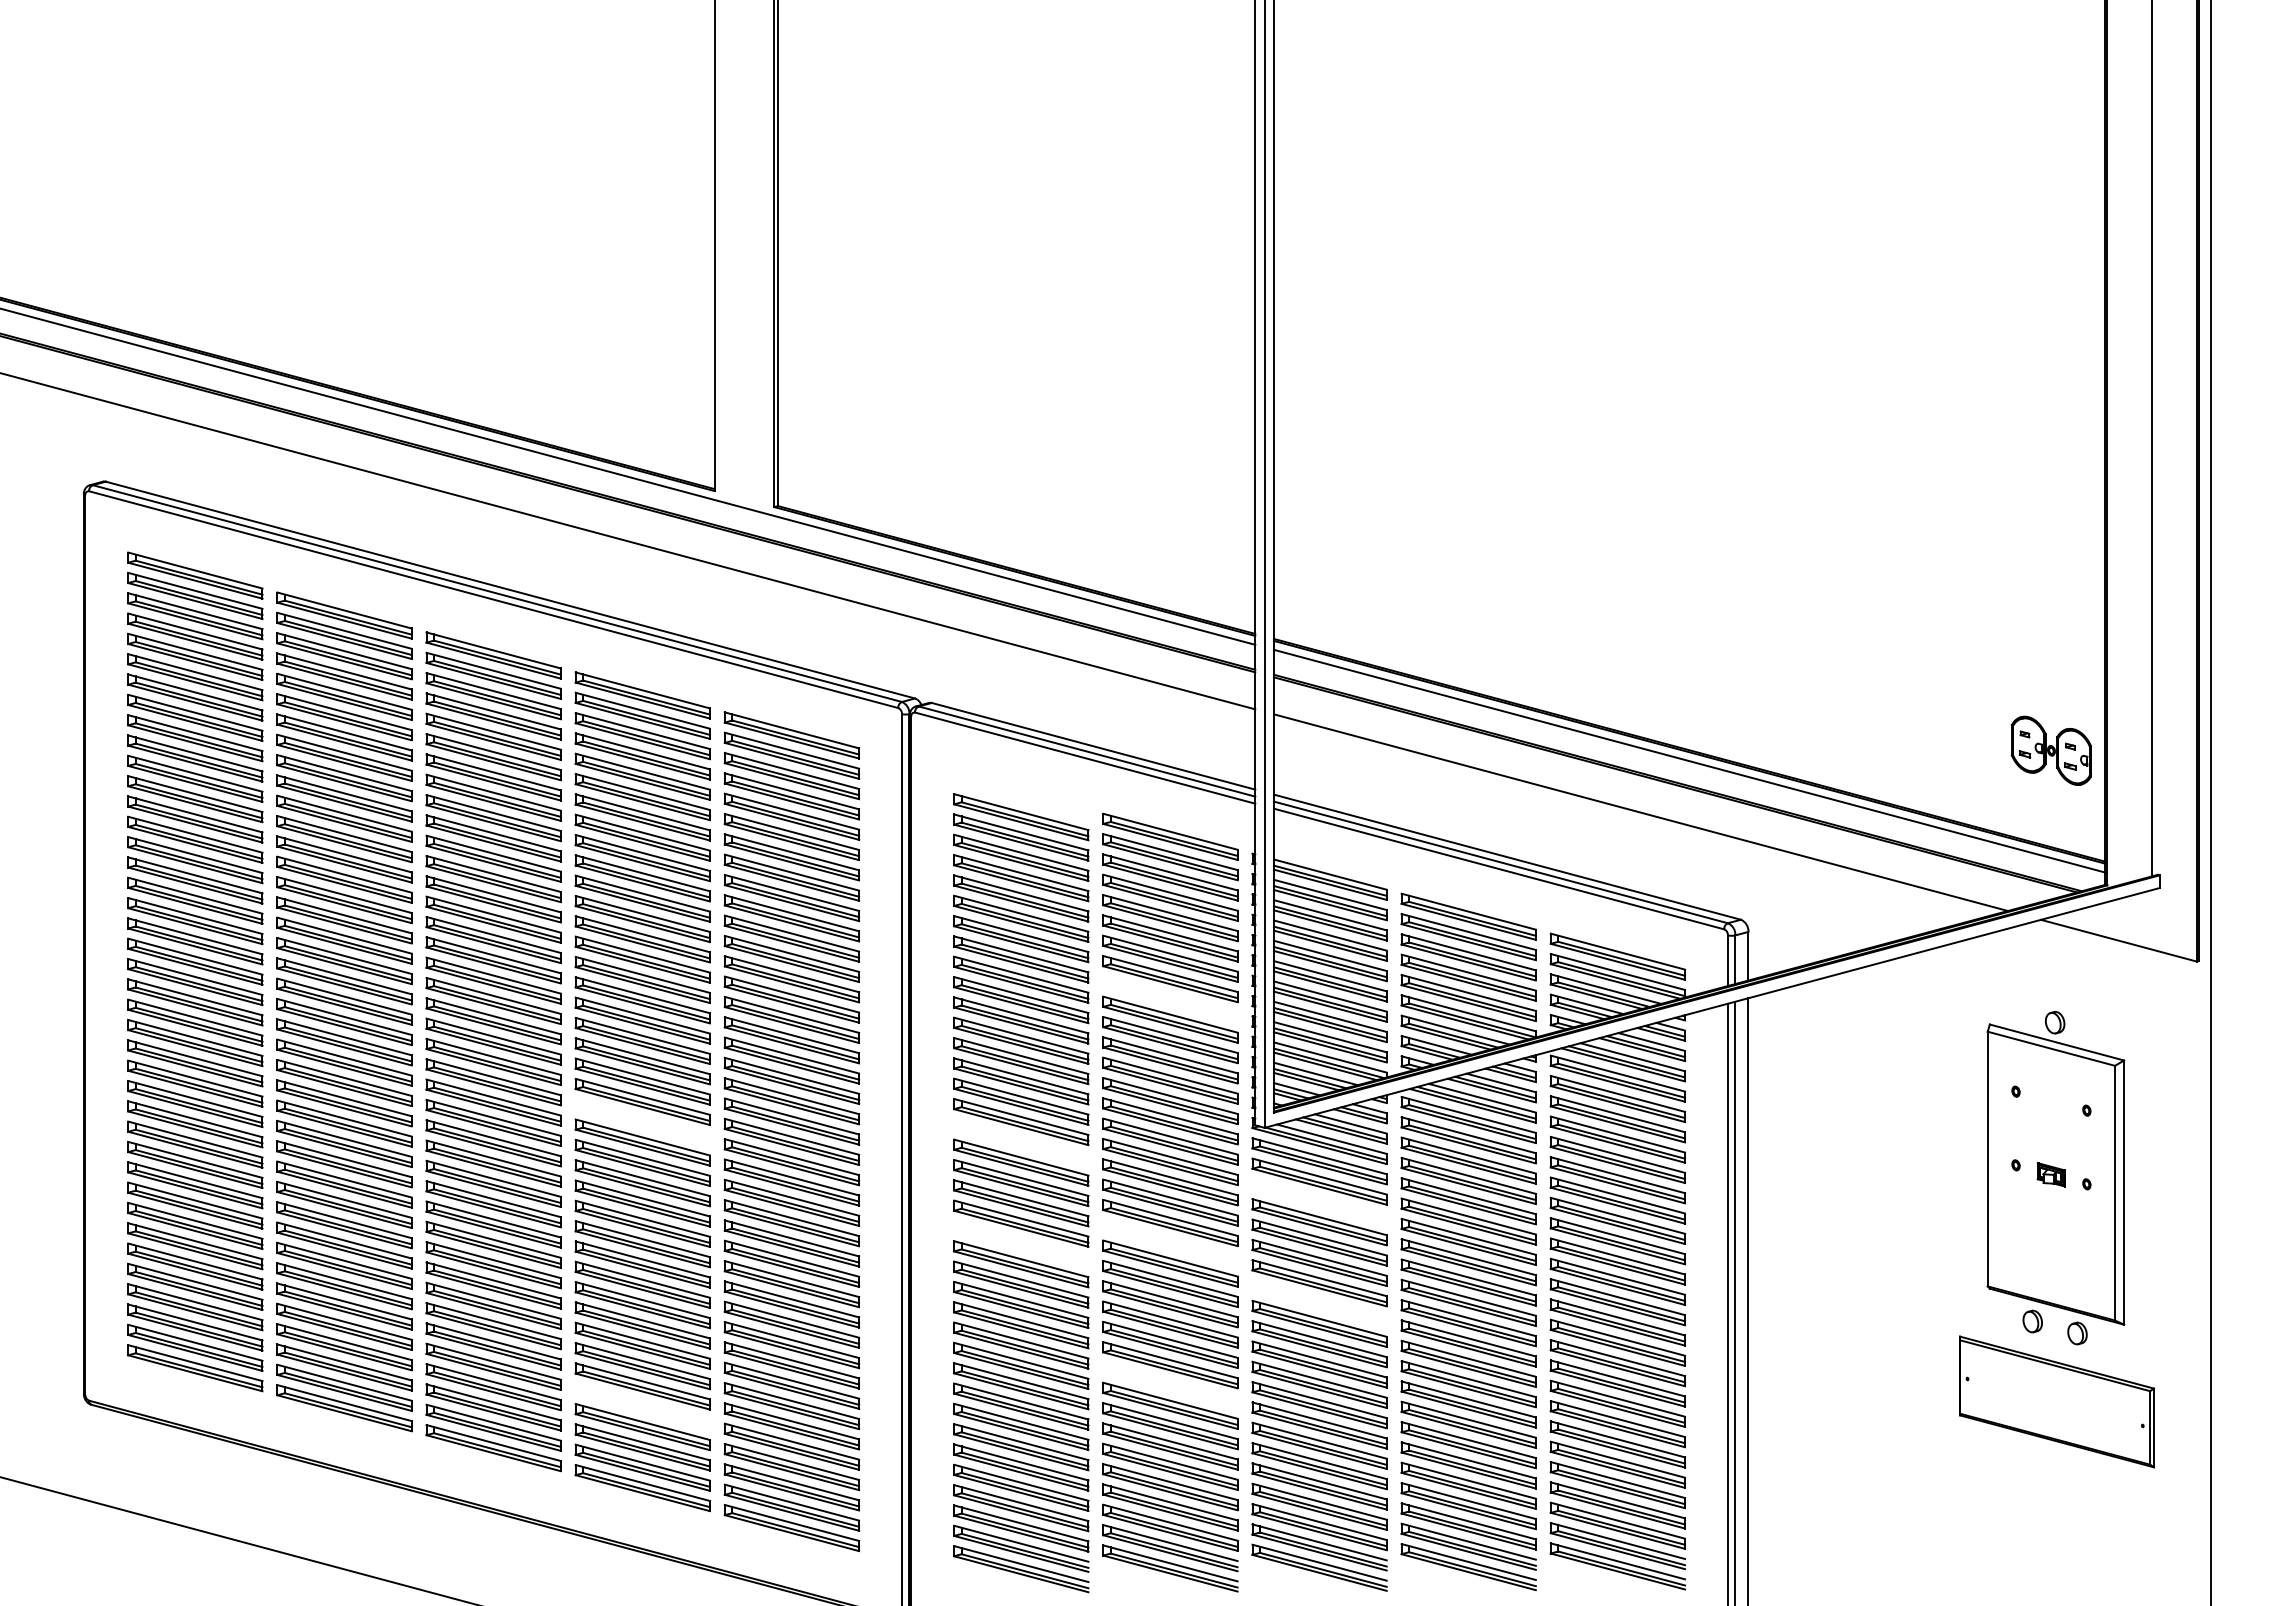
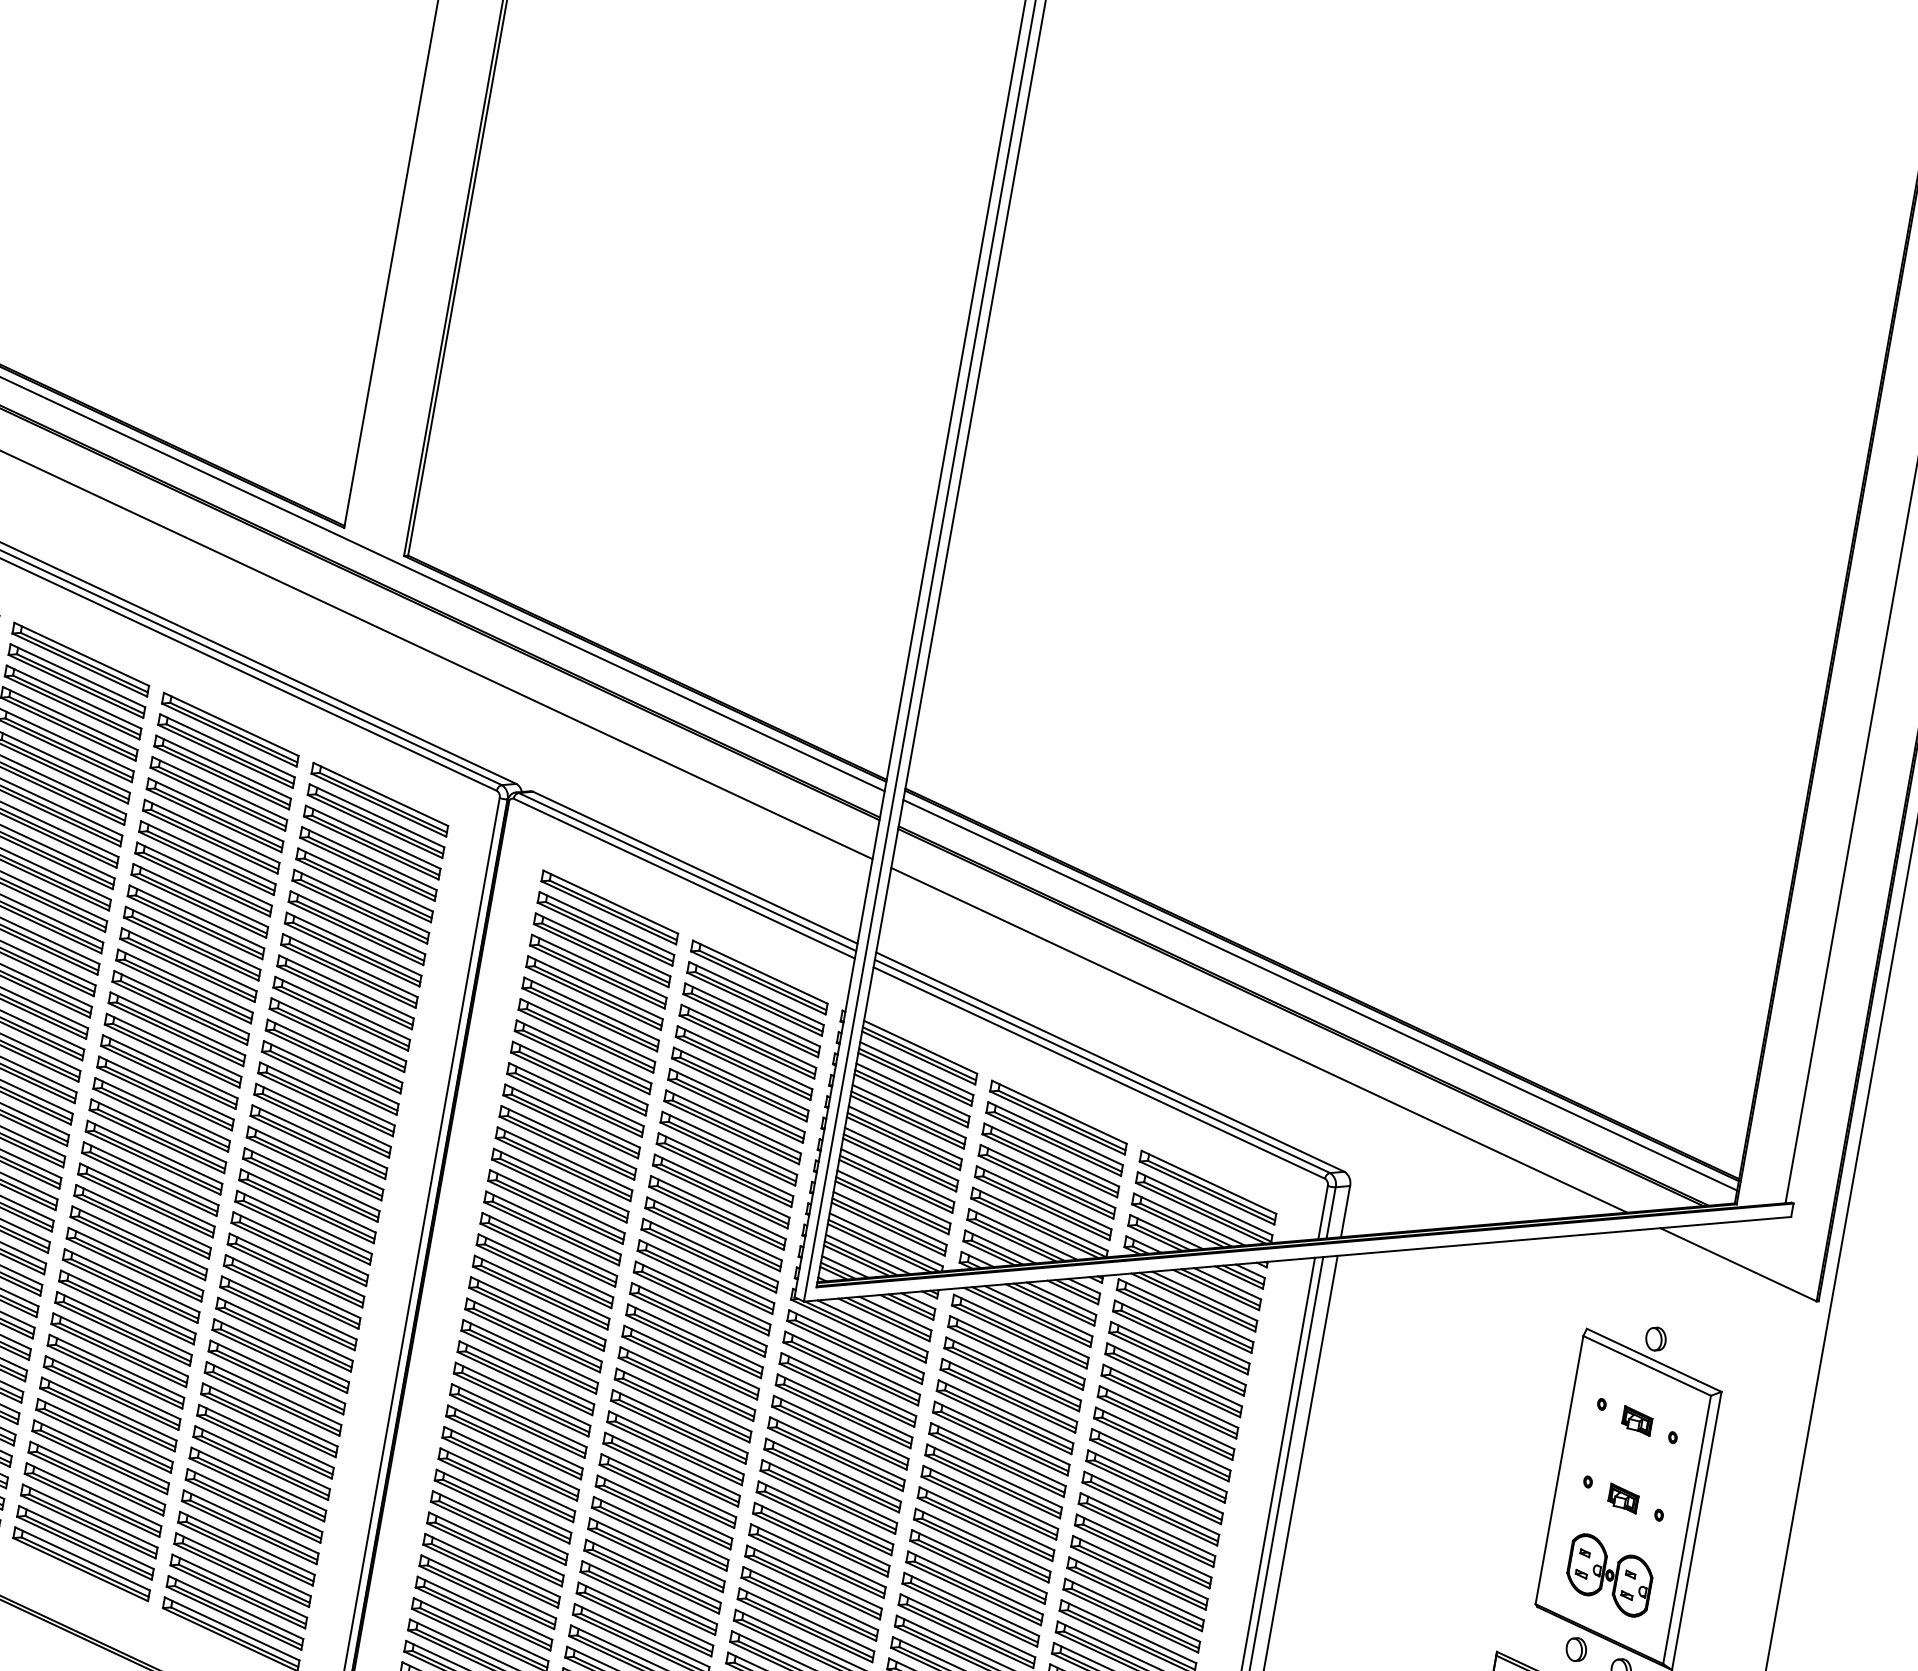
part: (2050, 750) -> (1608, 1574), moved
part: (1021, 796) -> (610, 907), added
part: (1170, 999) -> (728, 1148), added
part: (2050, 1100) -> (1636, 1420), added
part: (642, 1122) -> (149, 1179), added
part: (1021, 1142) -> (545, 1271), added
part: (1319, 1201) -> (847, 1389), added
part: (1021, 1243) -> (526, 1377), added
part: (1170, 1243) -> (683, 1405), added
part: (1319, 1303) -> (828, 1496), added
part: (1170, 1385) -> (656, 1555), added
part: (642, 1406) -> (96, 1478), added

